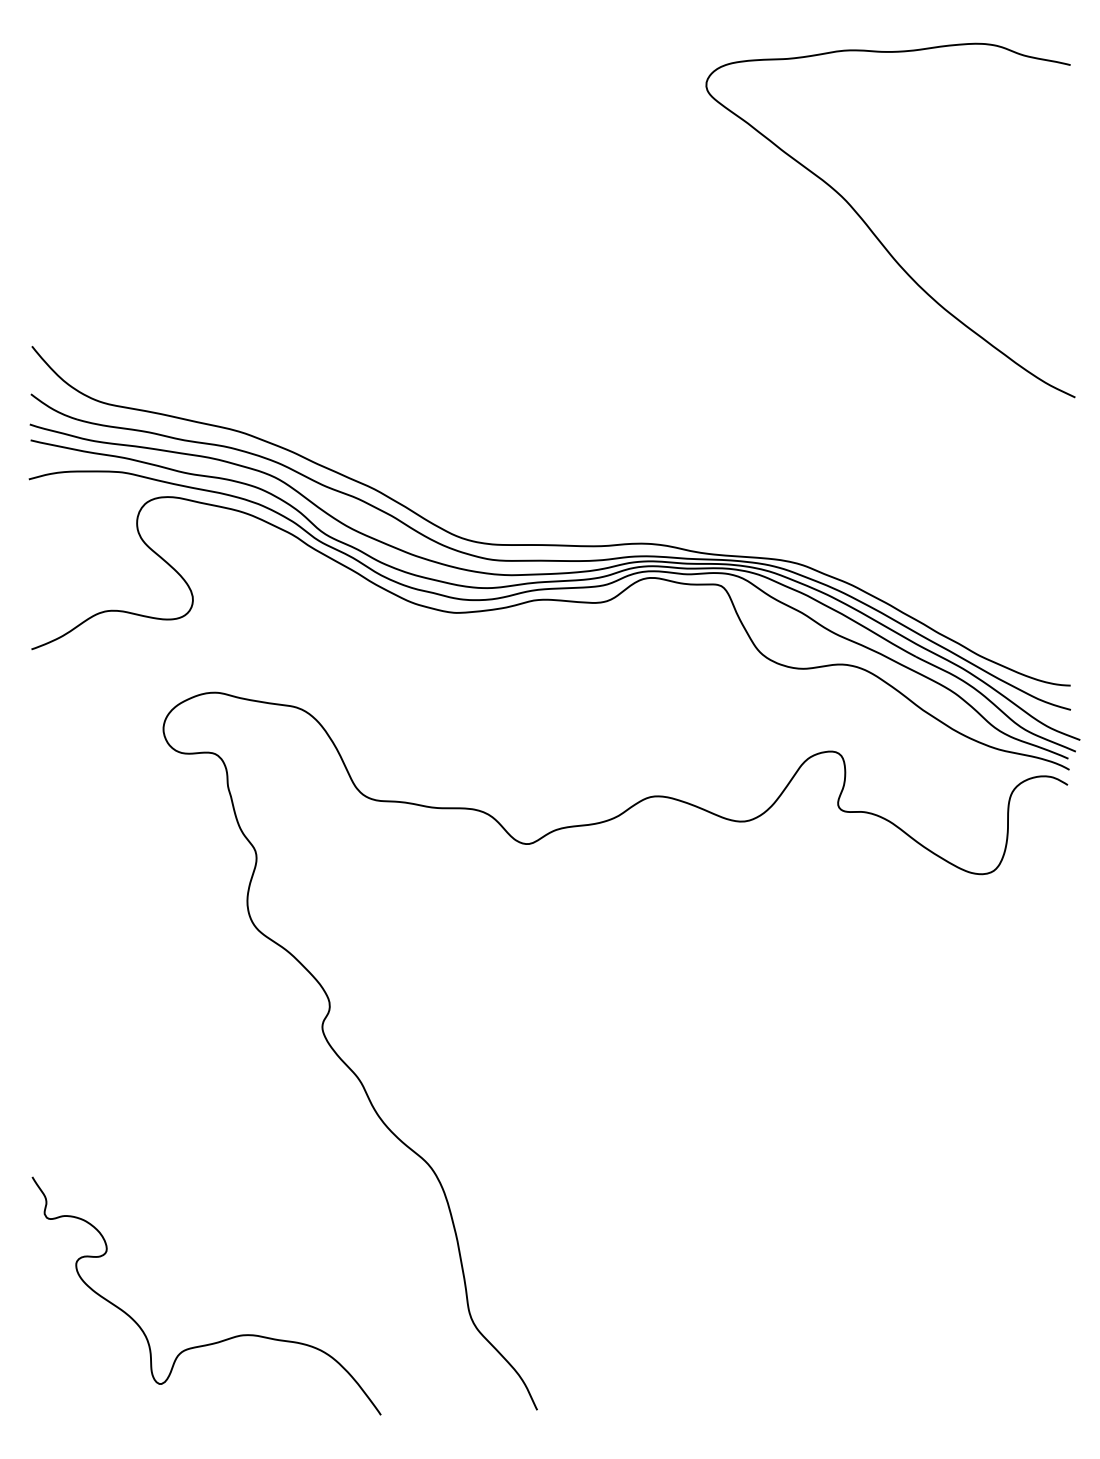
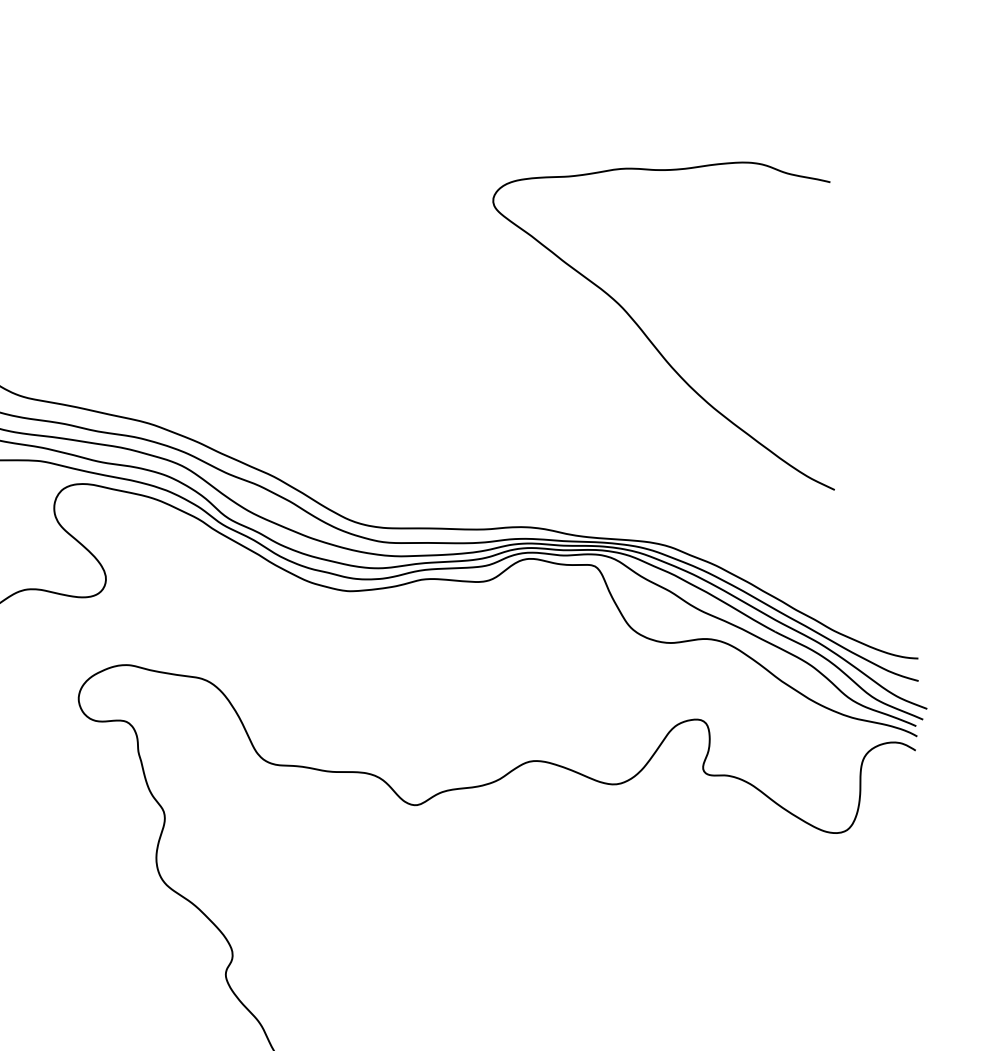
curve: (873, 231) -> (647, 336), moved

